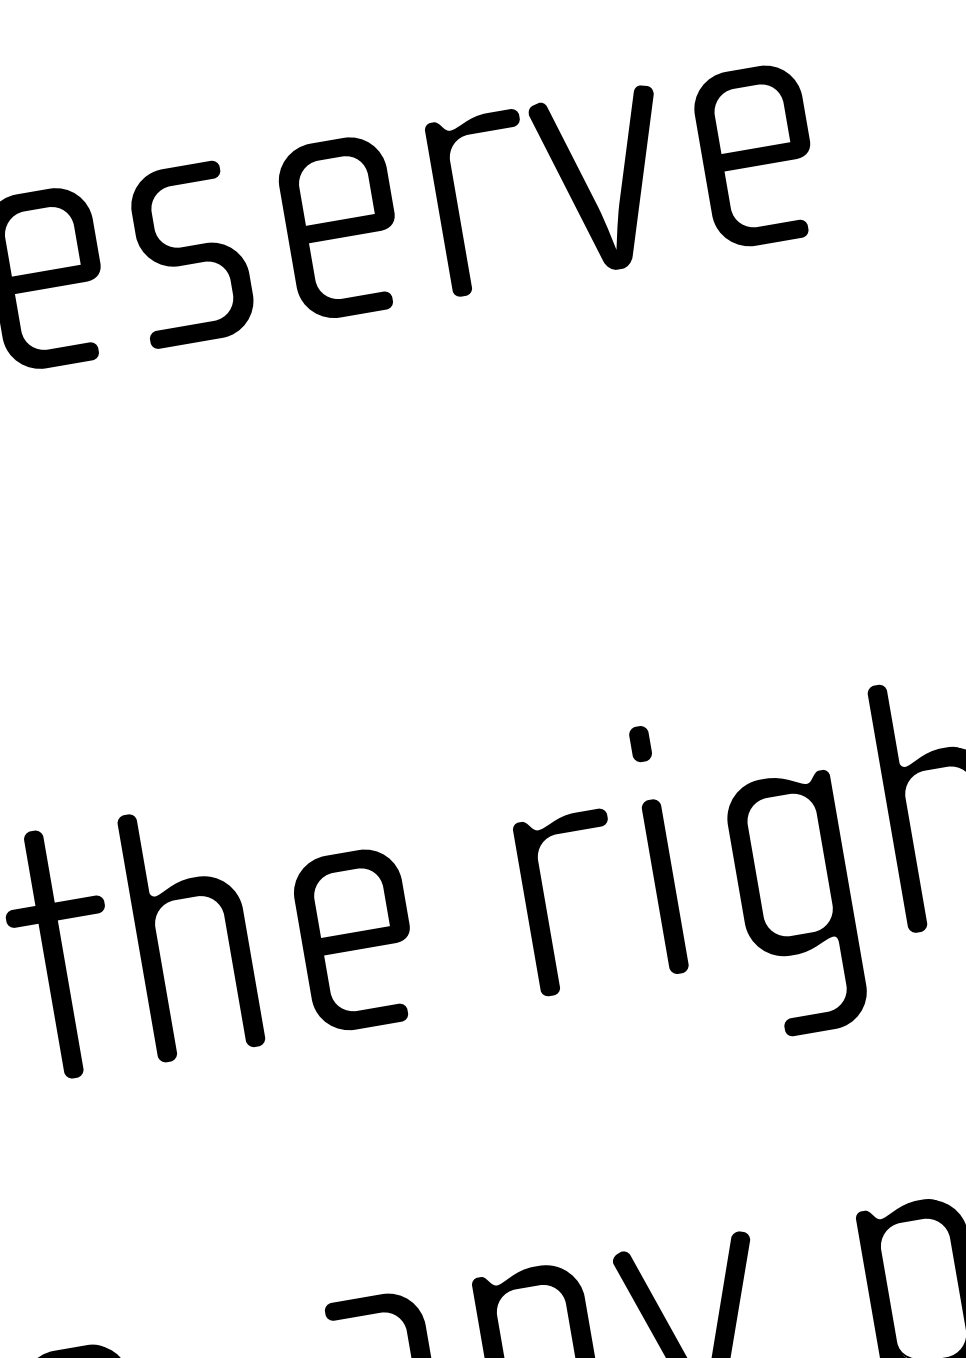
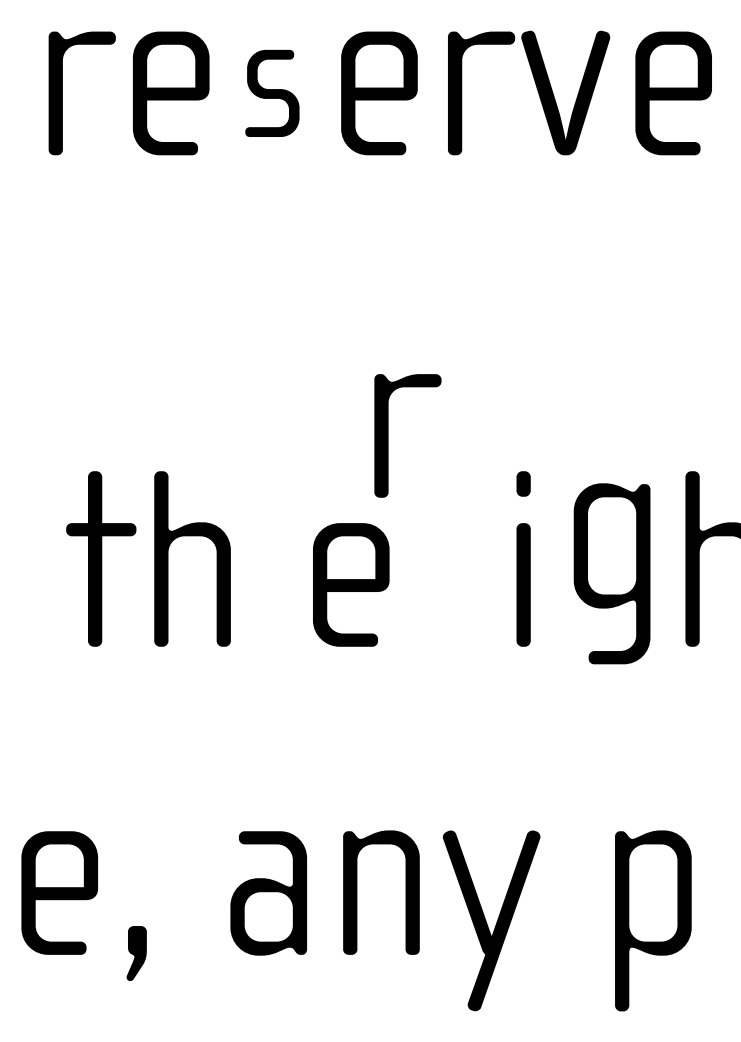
part: (190, 253) -> (272, 93), size x0.7
part: (796, 904) -> (611, 573), moved
part: (546, 906) -> (388, 435), moved
part: (357, 939) -> (351, 584), moved

